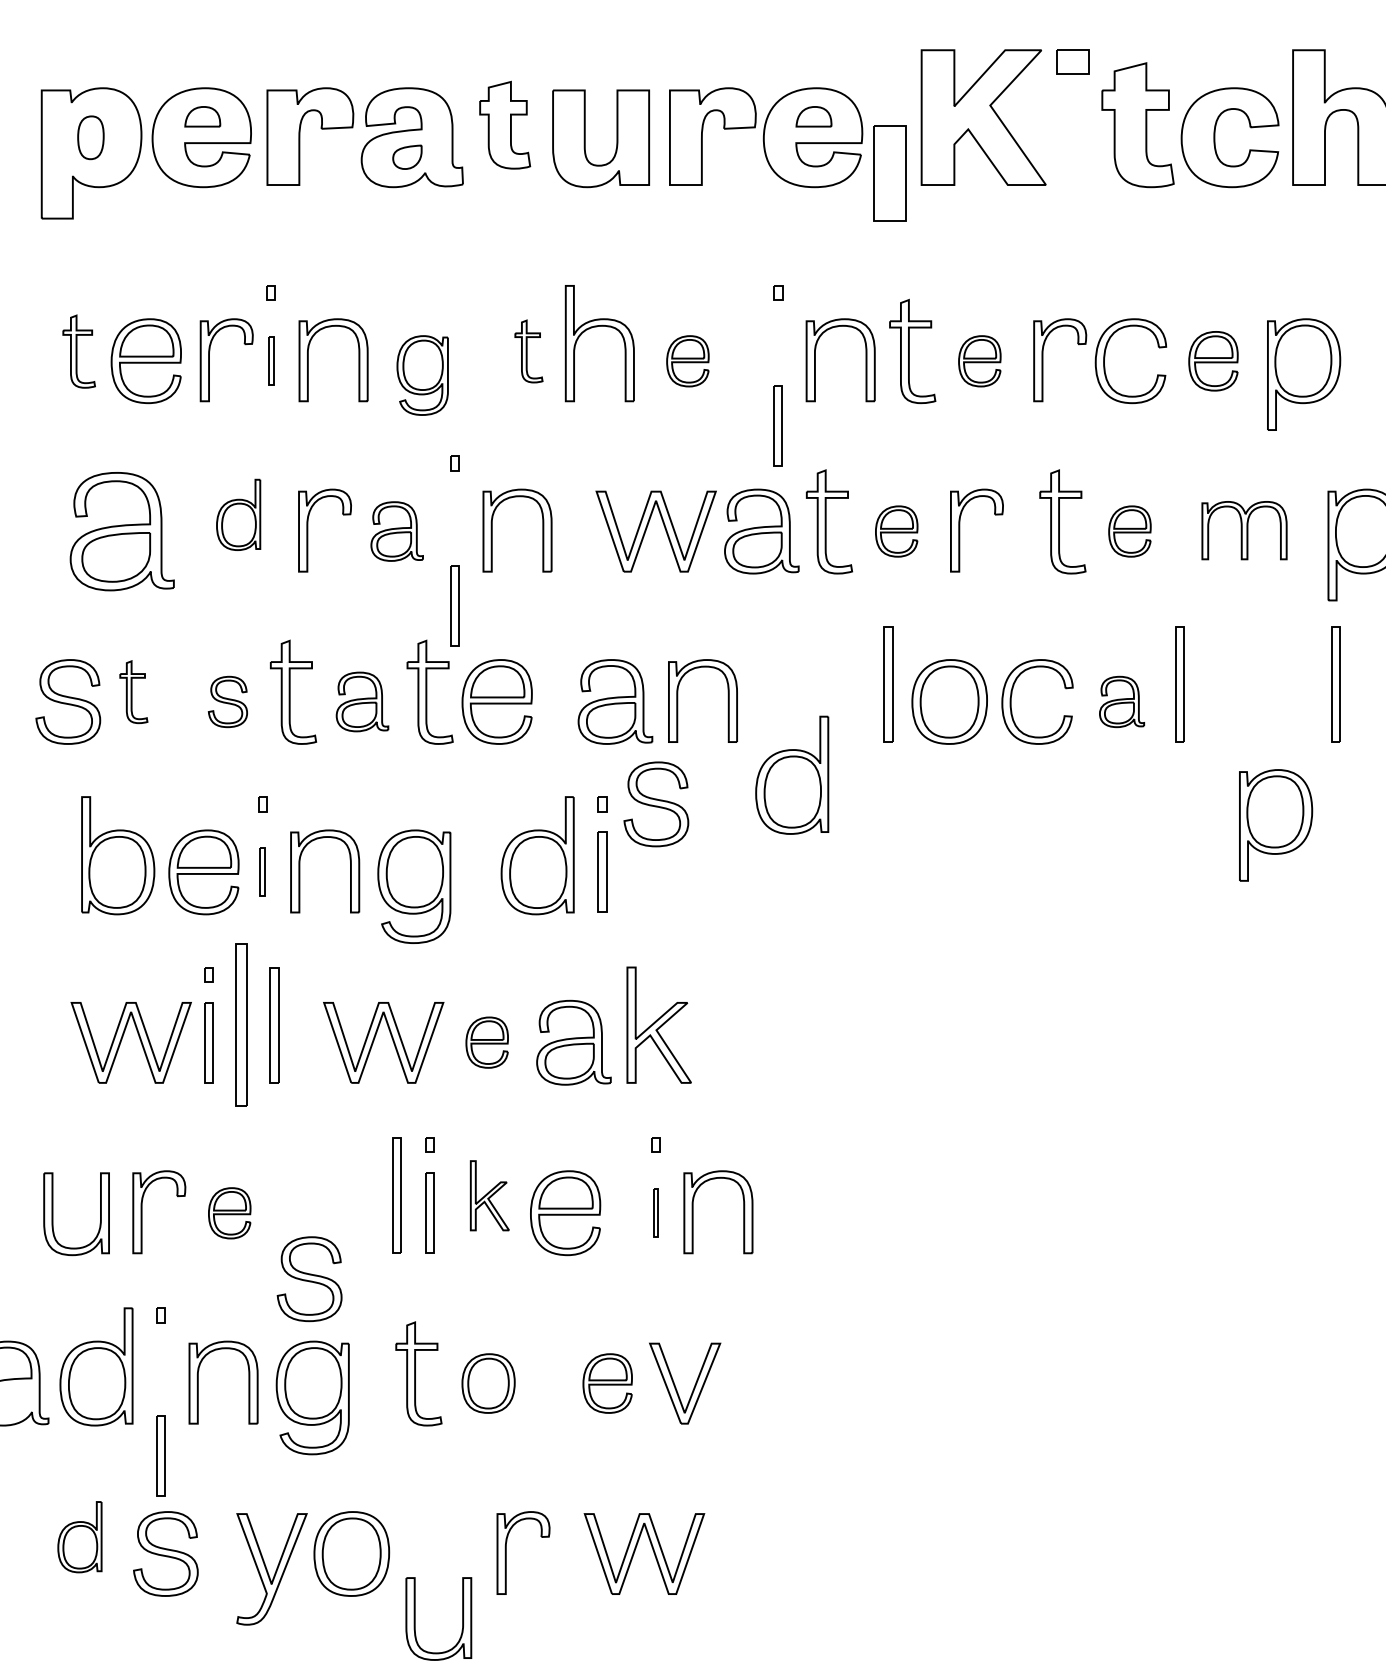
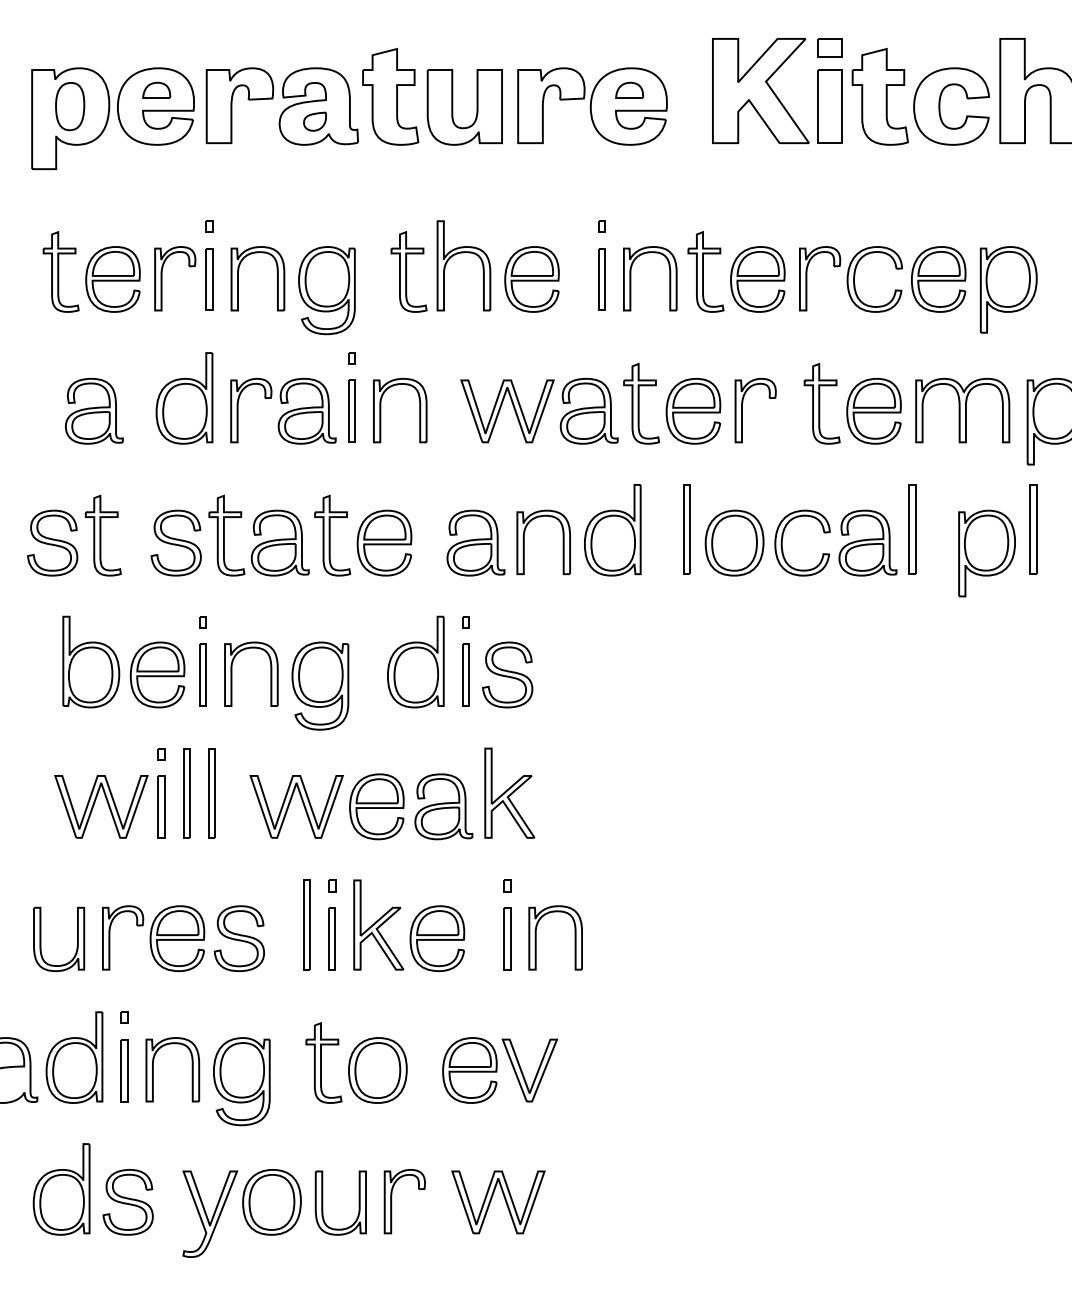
part: (504, 125) -> (390, 97), size x1.43
part: (90, 137) -> (69, 106), size x1.43
part: (889, 173) -> (829, 106), moved
part: (78, 351) -> (60, 271), size x1.43
part: (528, 351) -> (408, 271), size x1.67
part: (270, 360) -> (209, 278), size x1.67
part: (687, 361) -> (531, 279), size x1.67
part: (979, 361) -> (757, 279), size x1.67
part: (1213, 361) -> (938, 279), size x1.43
part: (422, 375) -> (326, 290), size x1.43
part: (777, 425) -> (601, 278), moved
part: (238, 514) -> (184, 398), size x1.67
part: (1244, 530) -> (962, 410), size x1.43
part: (121, 531) -> (93, 411), size x0.71
part: (396, 531) -> (306, 411), size x1.43
part: (896, 531) -> (693, 411), size x1.67
part: (1129, 531) -> (873, 411), size x1.67
part: (454, 605) -> (351, 411), moved
part: (133, 691) -> (103, 535), size x1.67
part: (227, 701) -> (175, 542), size x1.67
part: (362, 701) -> (280, 542), size x1.43
part: (1121, 701) -> (867, 542), size x1.67
part: (792, 774) -> (612, 529), moved
part: (656, 804) -> (507, 675), moved
part: (1276, 825) -> (987, 553), moved
part: (262, 871) -> (202, 674), size x1.67
part: (241, 1025) -> (186, 793), size x0.71
part: (486, 1042) -> (376, 806), size x1.67
part: (489, 1195) -> (378, 924), size x1.67
part: (655, 1212) -> (506, 938), size x1.67
part: (229, 1213) -> (177, 938), size x1.67
part: (309, 1279) -> (239, 938), moved
part: (488, 1383) -> (377, 1070), size x1.43
part: (607, 1383) -> (469, 1070), size x1.43
part: (160, 1455) -> (124, 1070), moved
part: (79, 1536) -> (61, 1188), size x1.67
part: (415, 1618) -> (322, 1202), moved

